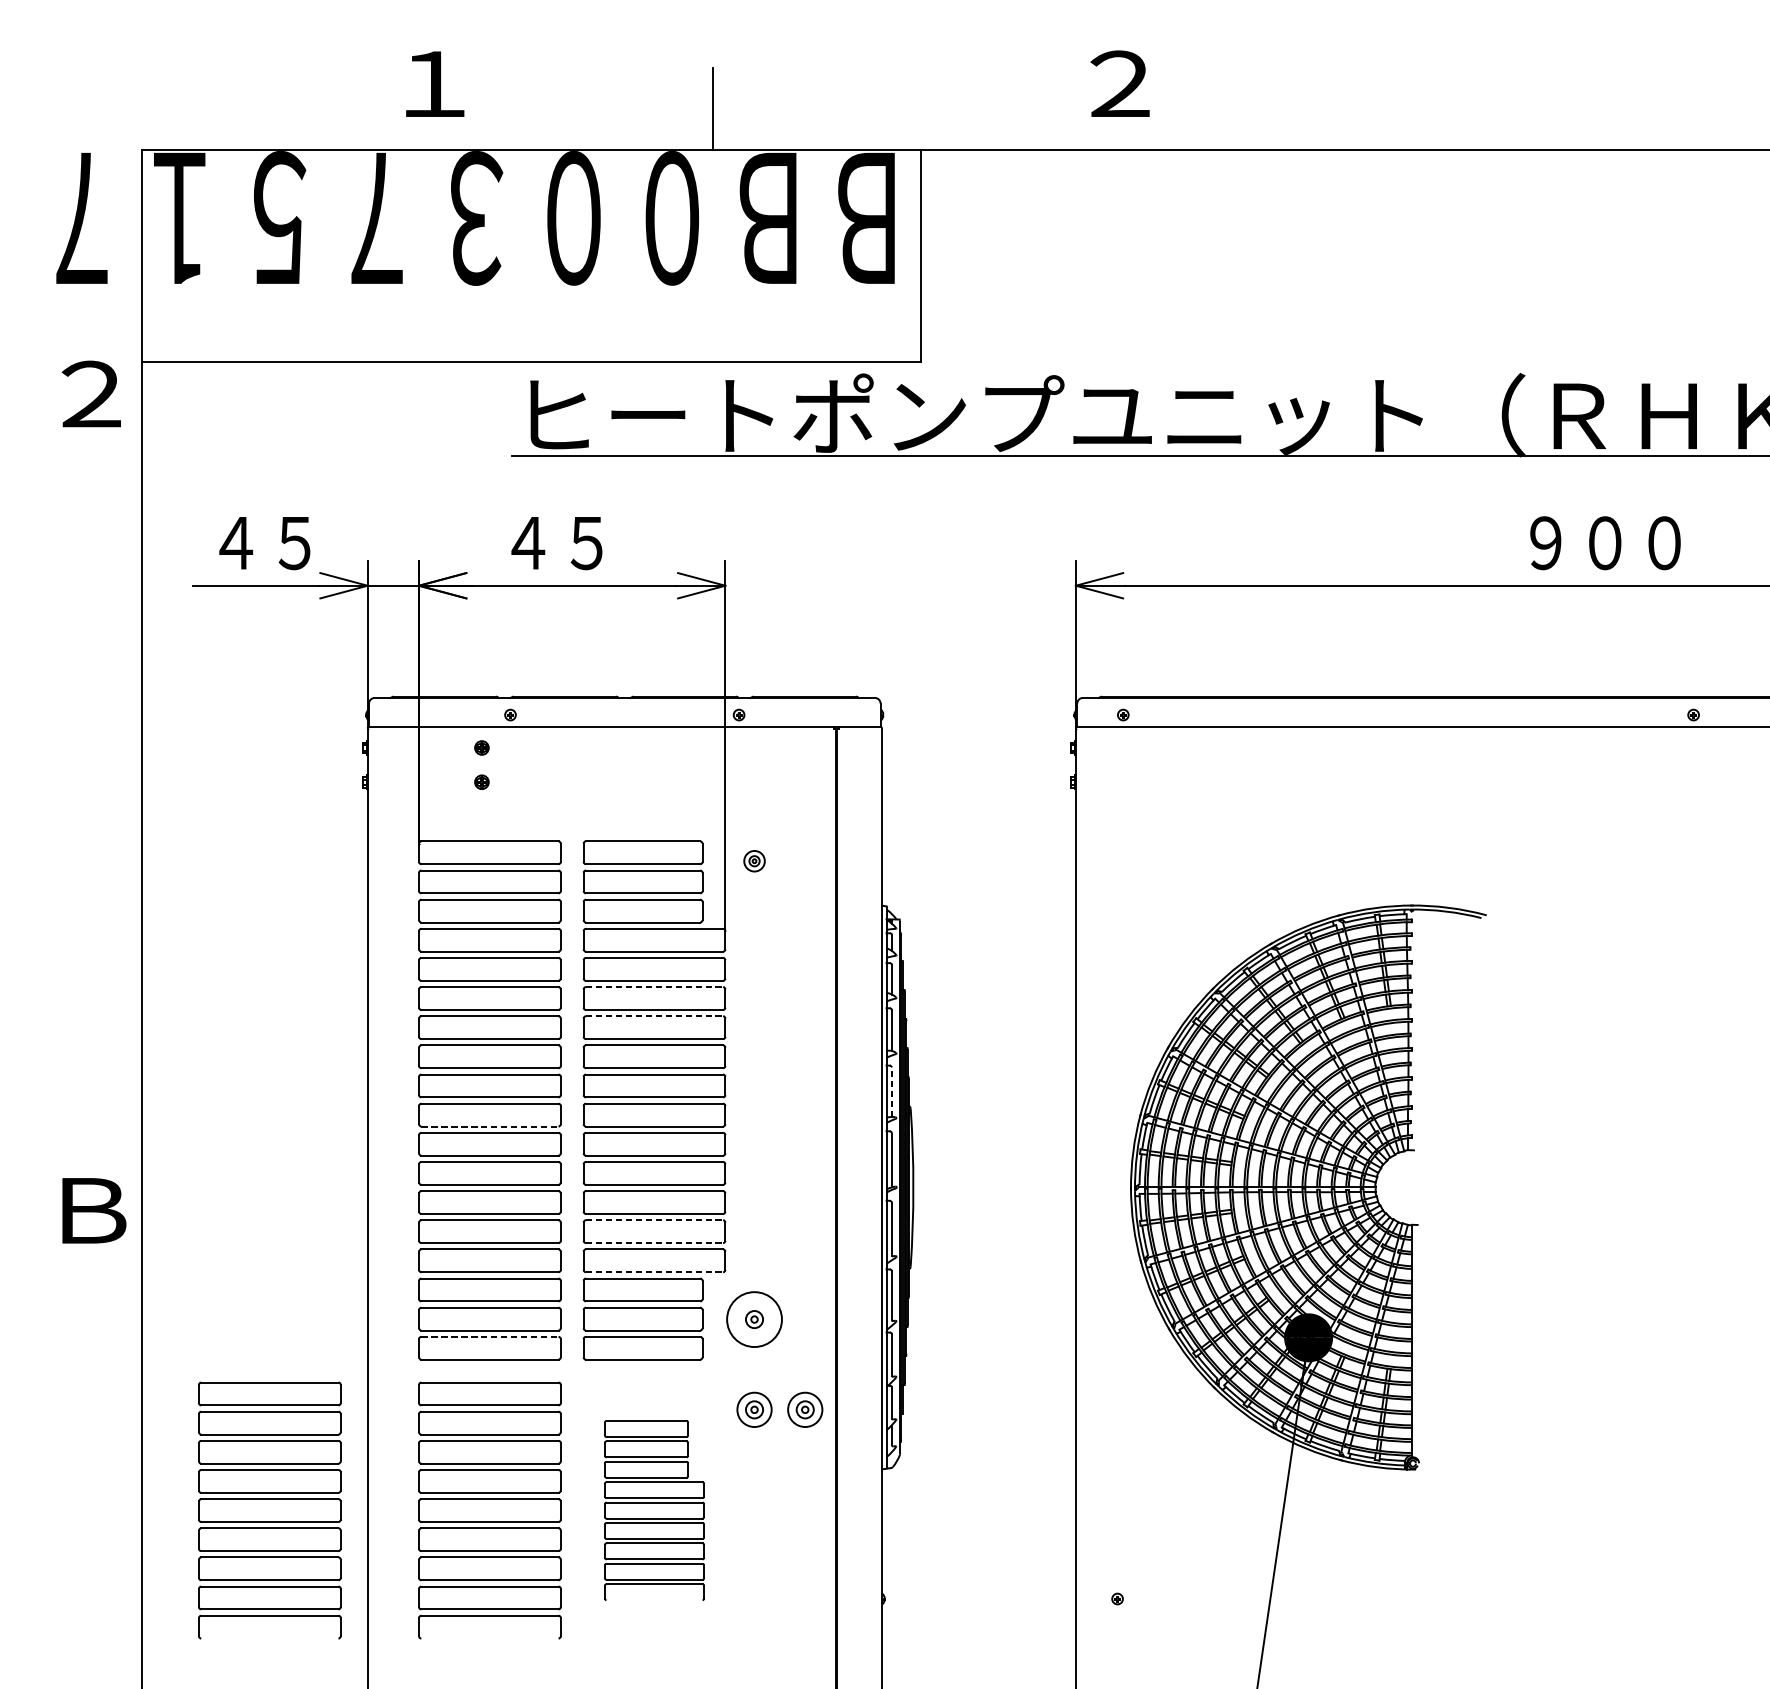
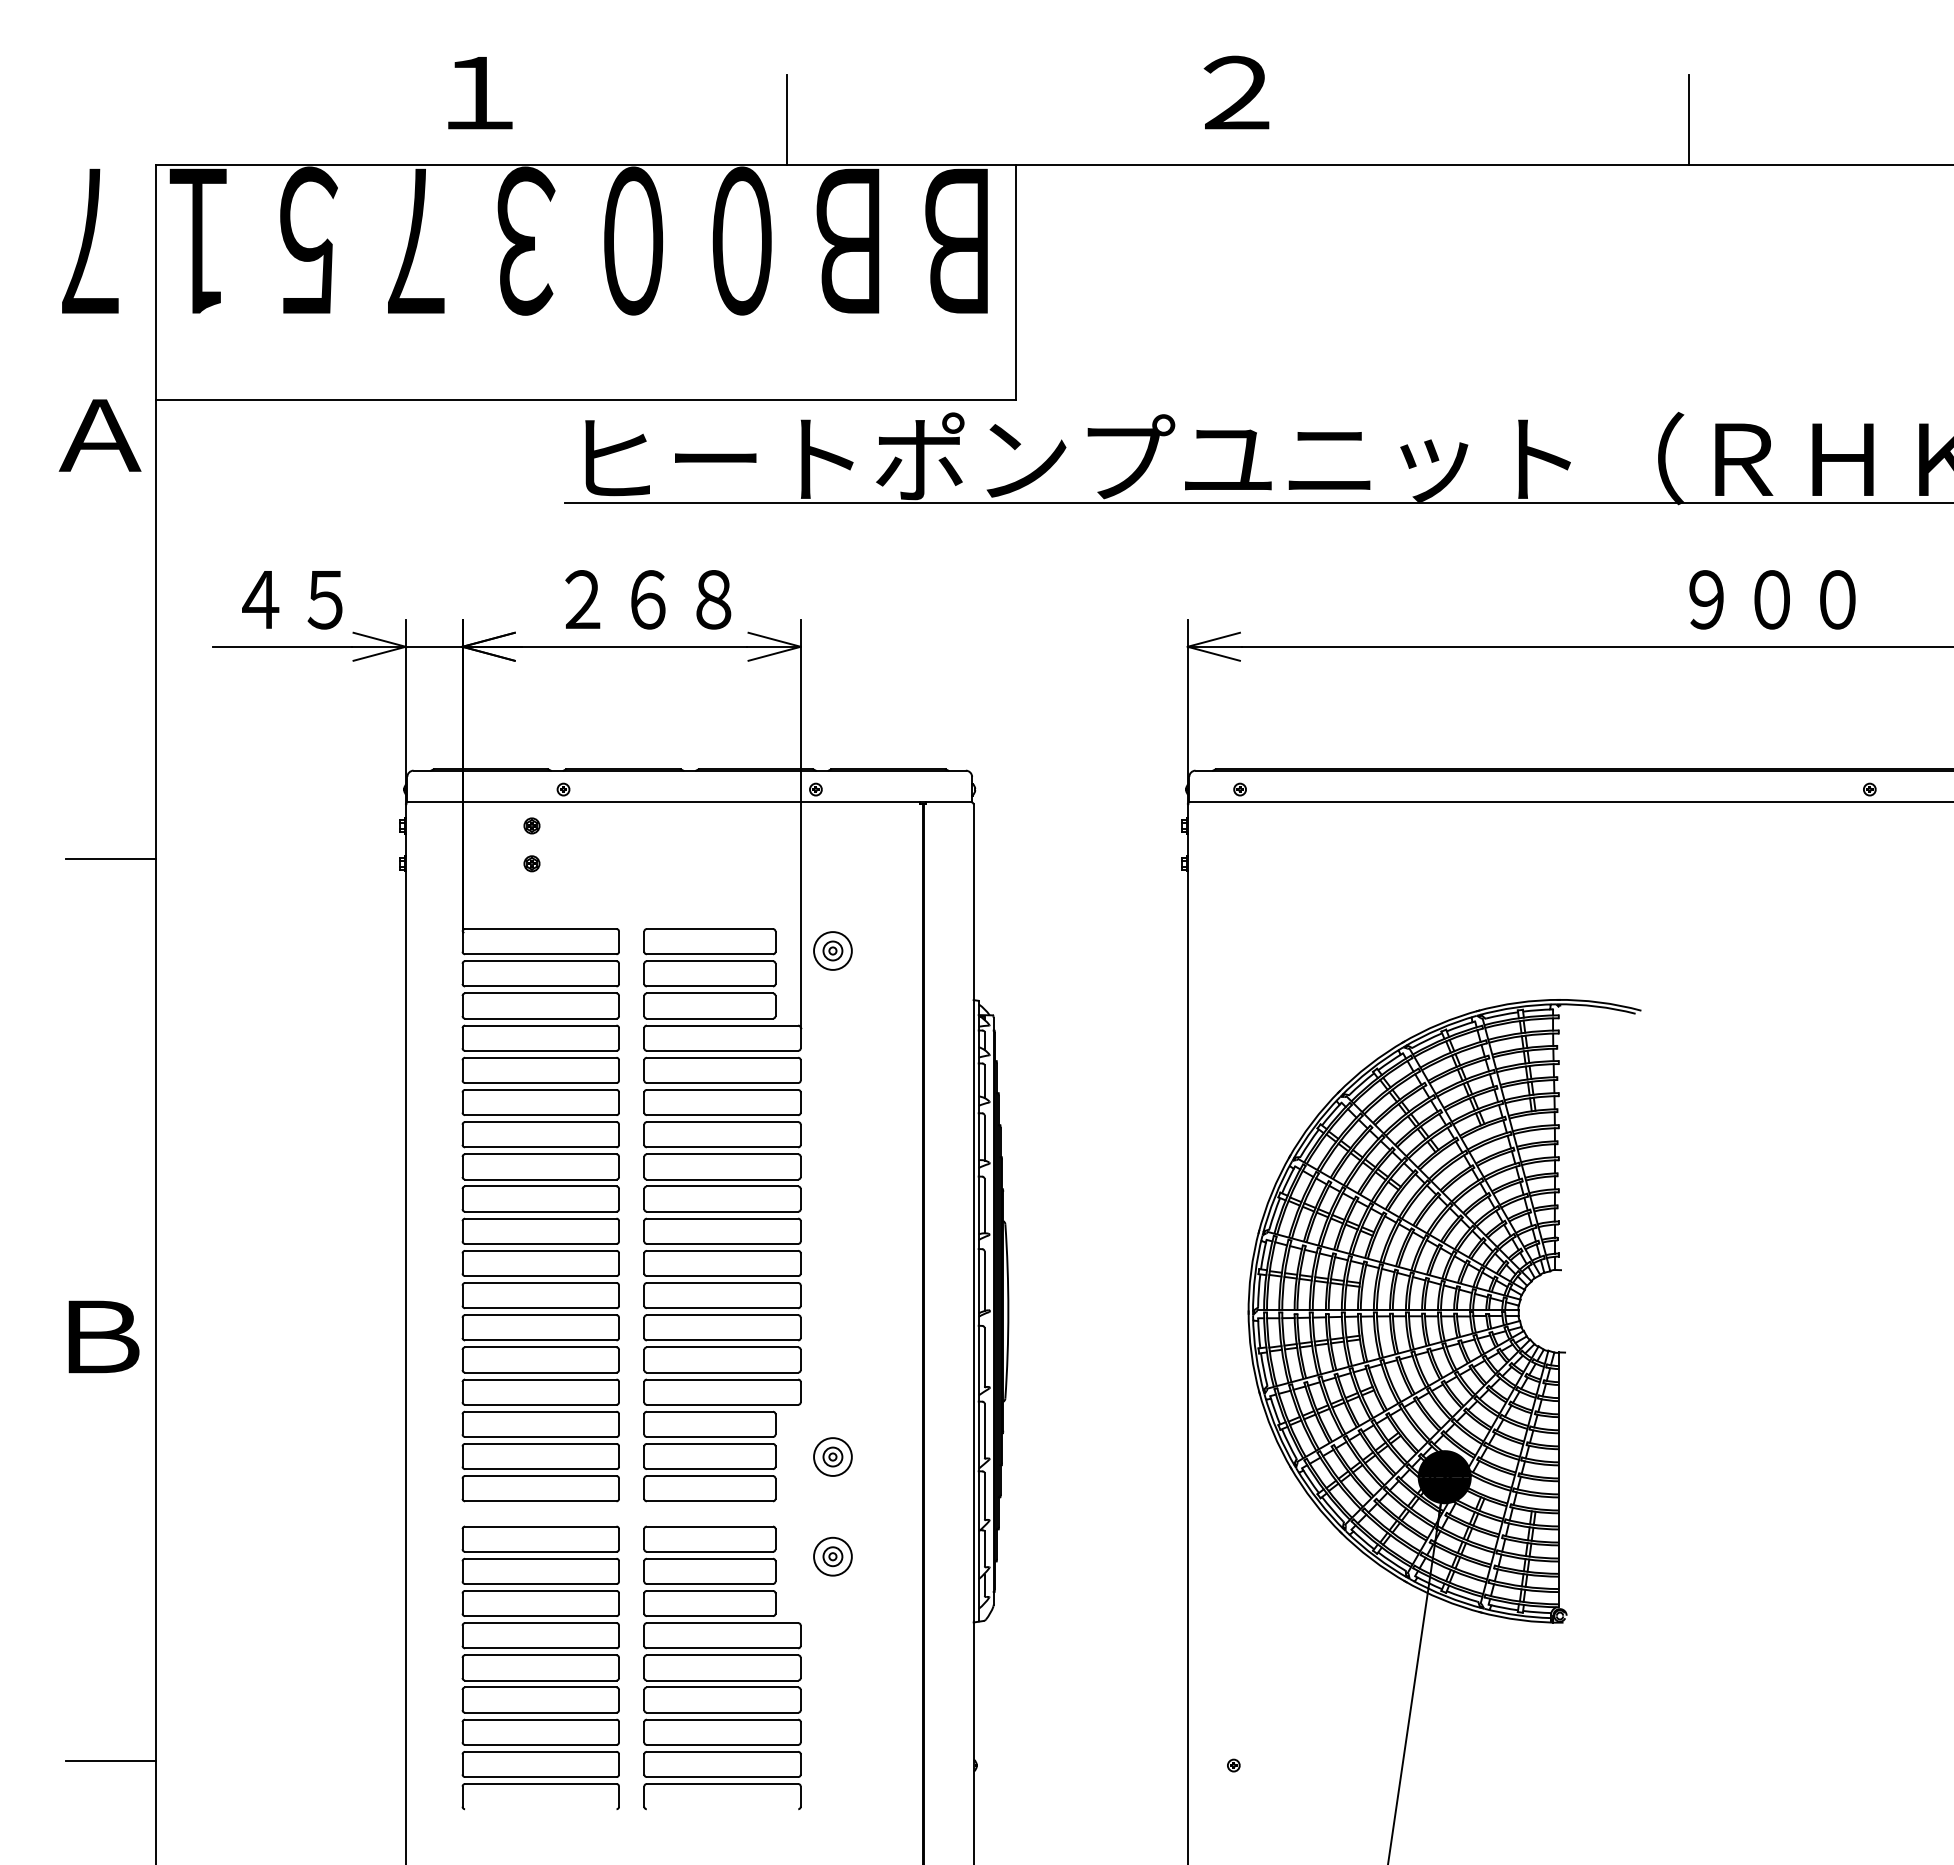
line: (1529, 109) -> (1688, 120), added
text: (90, 393) -> (99, 434), ２ -> Ａ
text: (586, 542) -> (647, 599), ４５ -> ２６８
line: (101, 778) -> (111, 859), added
part: (754, 860) -> (832, 950), size x1.67
line: (654, 986) -> (722, 1089), dashed -> solid
line: (654, 1016) -> (722, 1122), dashed -> solid
line: (891, 1091) -> (984, 1205), dashed -> solid
line: (489, 1126) -> (540, 1243), dashed -> solid
line: (654, 1220) -> (722, 1347), dashed -> solid
line: (654, 1243) -> (722, 1372), dashed -> solid
line: (654, 1271) -> (722, 1404), dashed -> solid
circle: (754, 1319) -> (832, 1456), size x0.62
line: (489, 1337) -> (540, 1476), dashed -> solid
part: (804, 1409) -> (888, 1556), removed
part: (269, 1510) -> (297, 1667), removed
part: (654, 1510) -> (722, 1667), size x1.43
line: (101, 1594) -> (111, 1760), added

